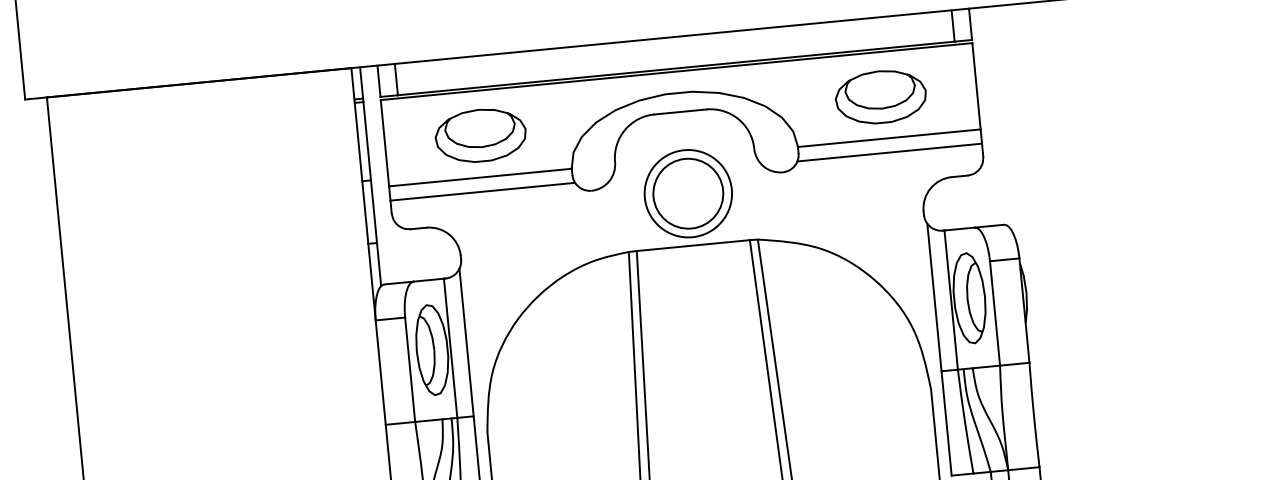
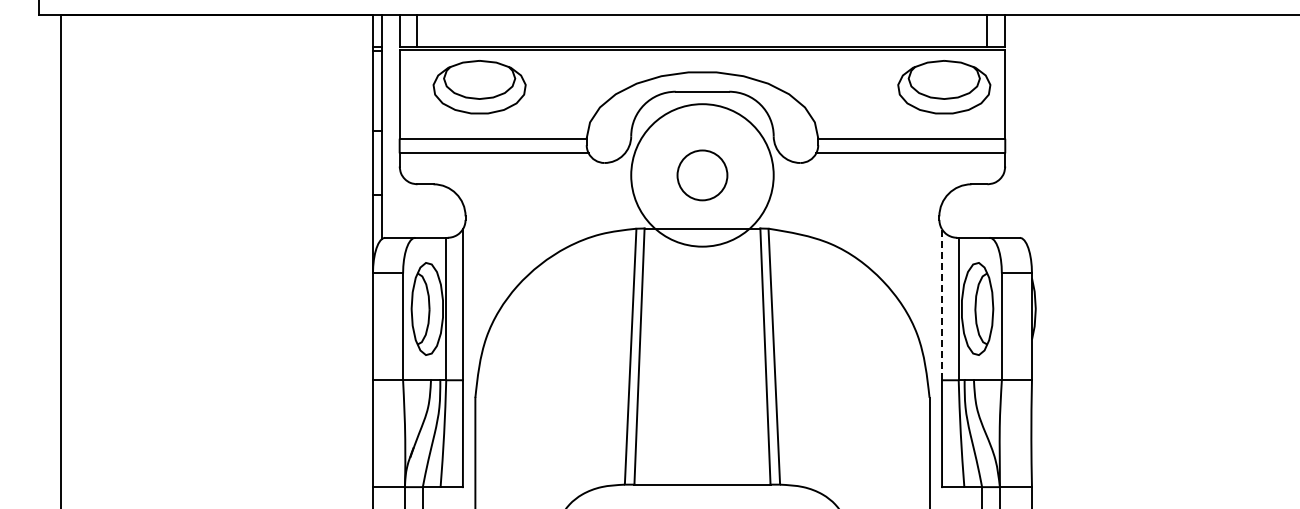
part: (881, 97) -> (944, 87), moved
part: (480, 135) -> (479, 87), moved
circle: (688, 192) -> (702, 174), size x1.6
circle: (688, 193) -> (702, 175), size x0.7
line: (933, 297) -> (941, 304), solid -> dashed

